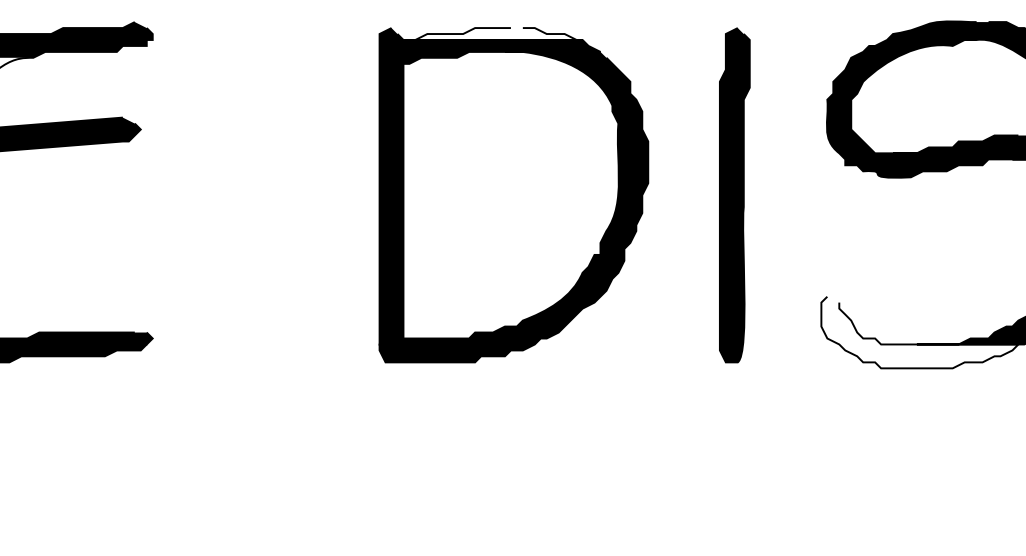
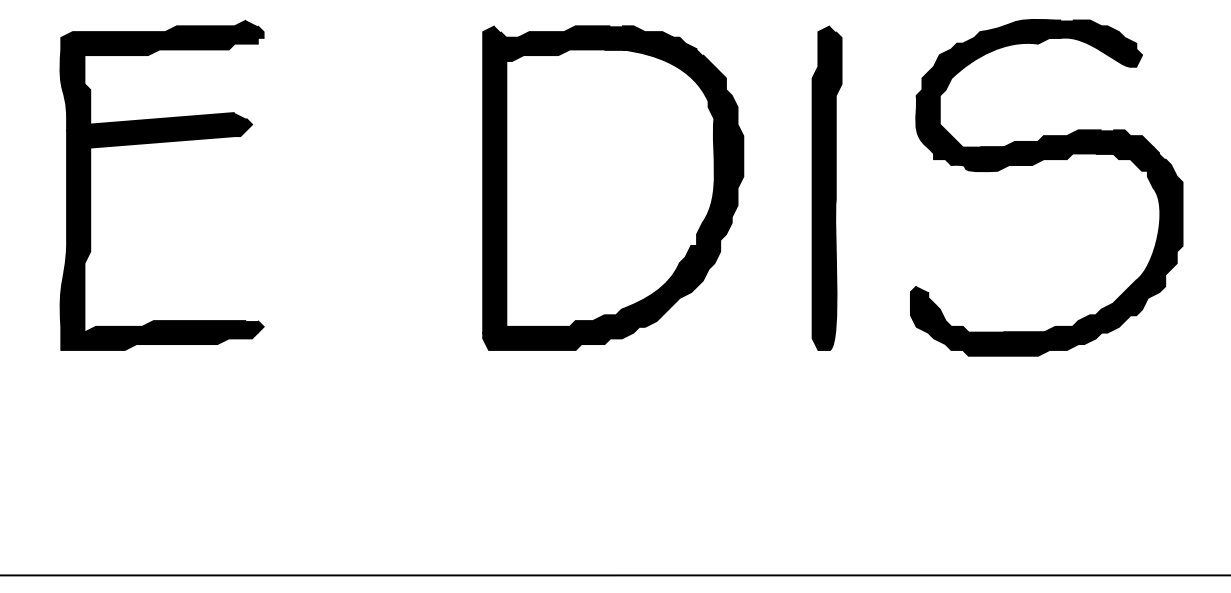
fill: (492, 33) -> (592, 31), added
fill: (919, 331) -> (1005, 320), added

